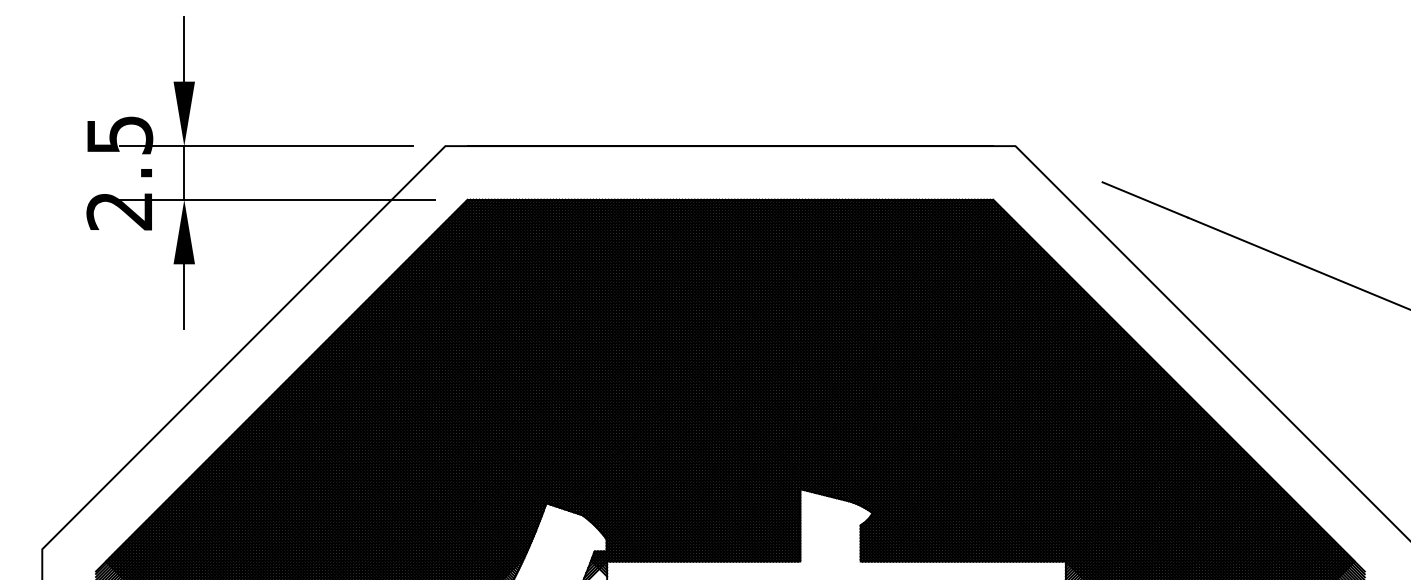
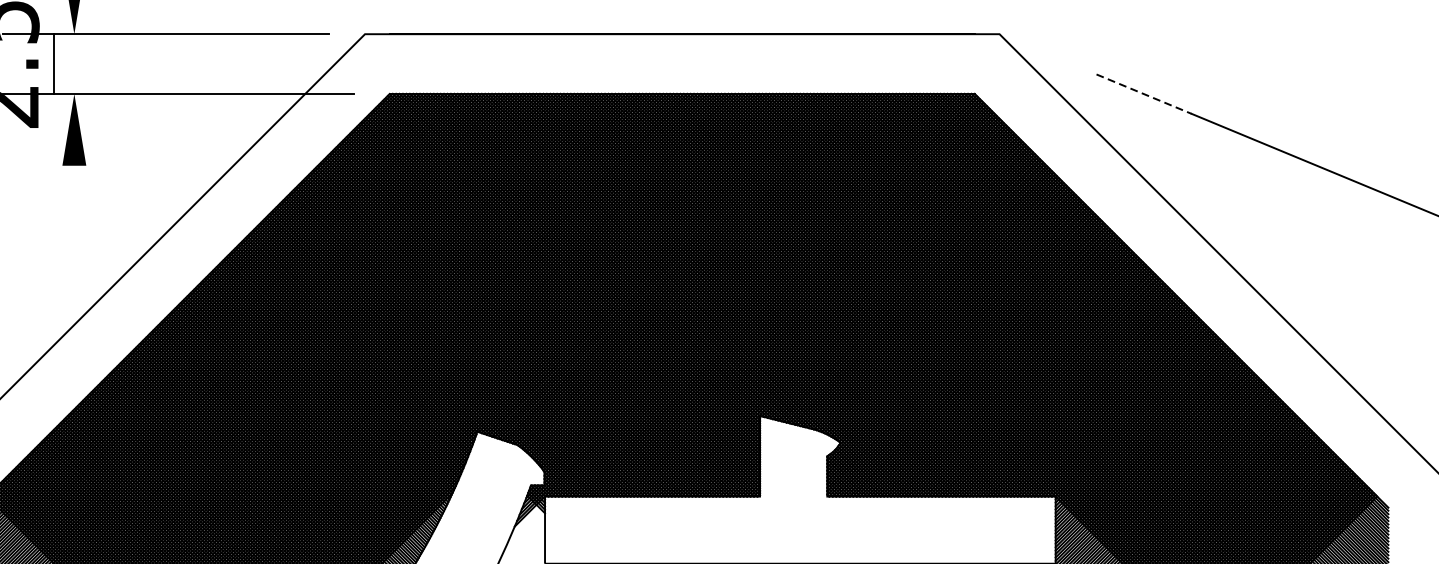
line: (184, 172) -> (54, 63), moved
line: (1145, 200) -> (1144, 94), solid -> dashed
line: (184, 296) -> (74, 201), removed

